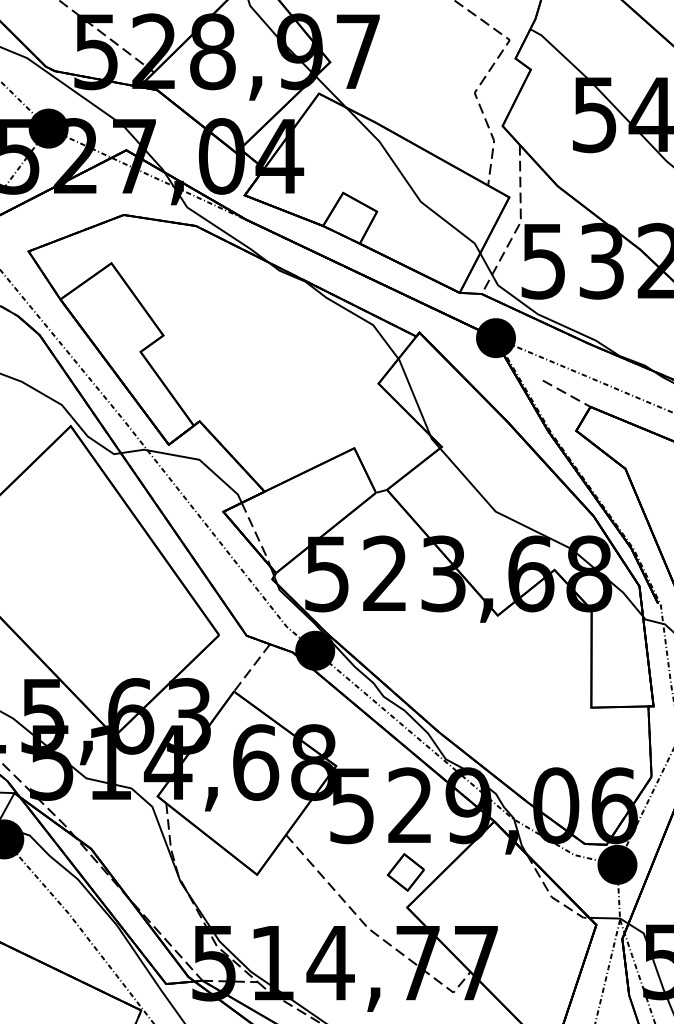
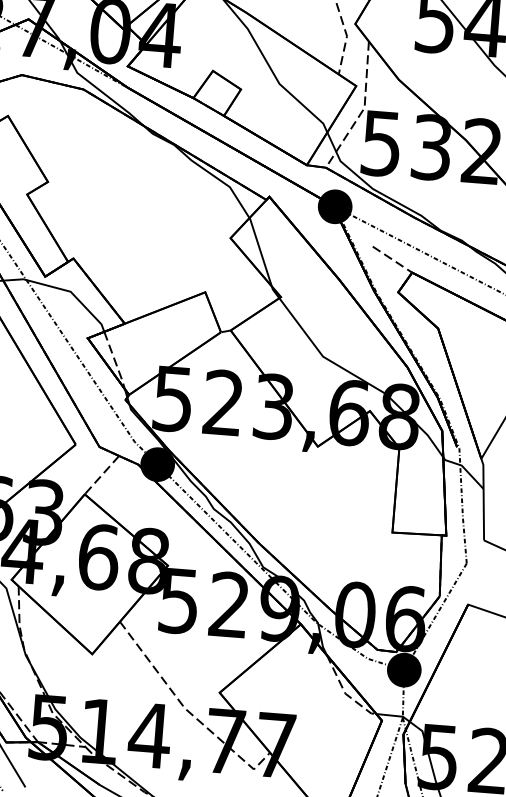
part: (405, 872) -> (220, 662), removed

